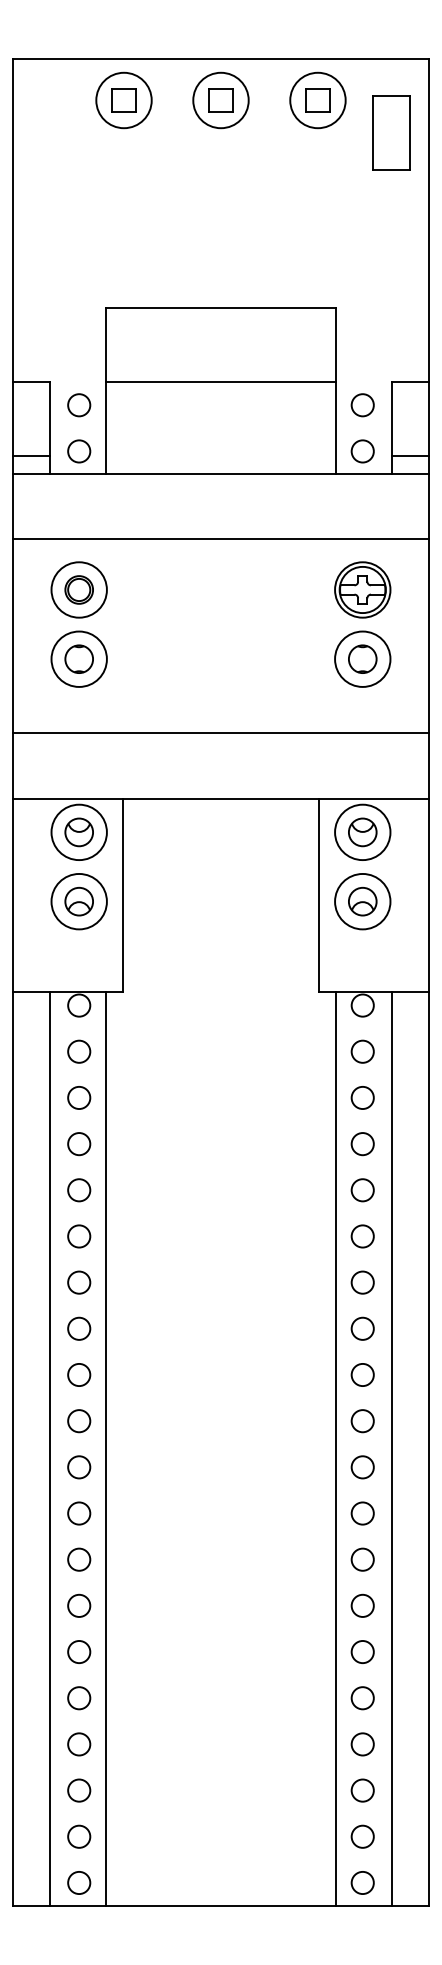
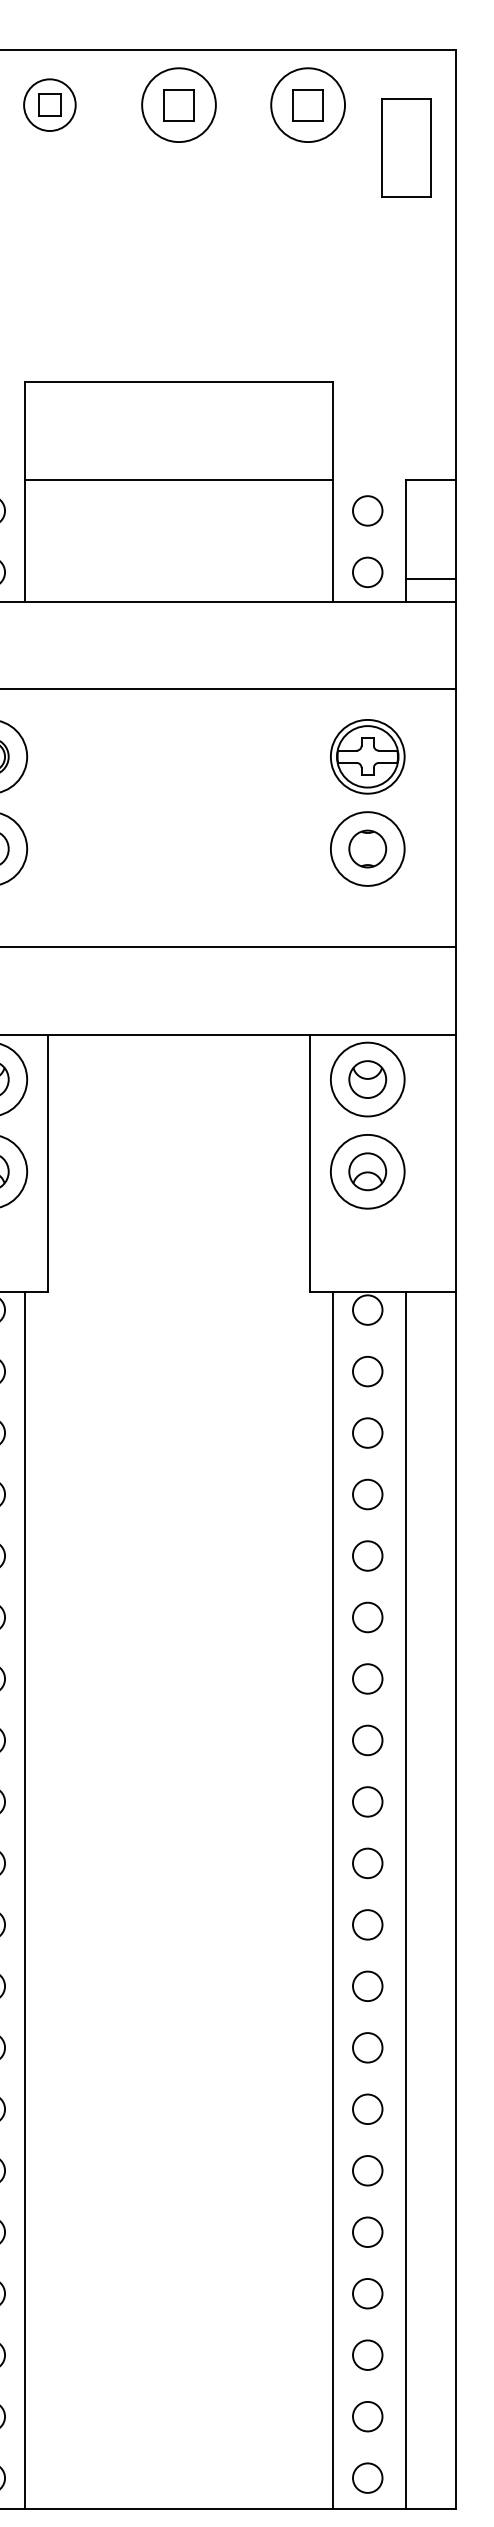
part: (123, 100) -> (49, 105), size x0.7

